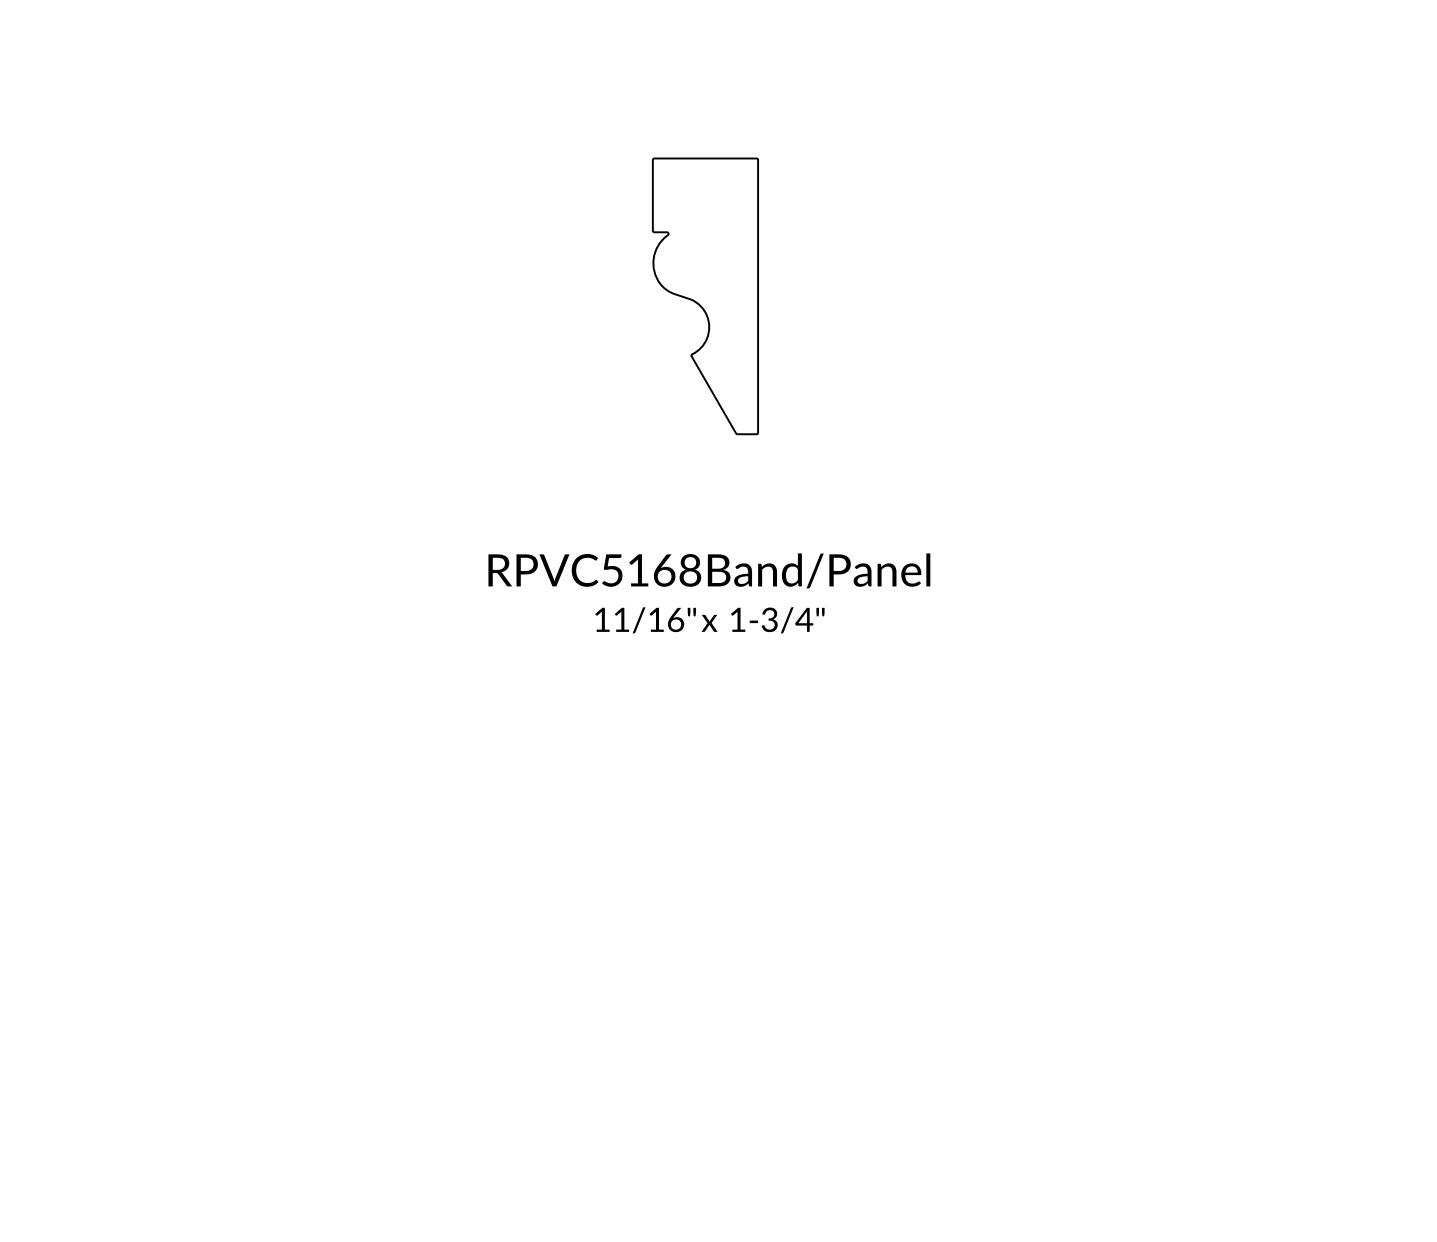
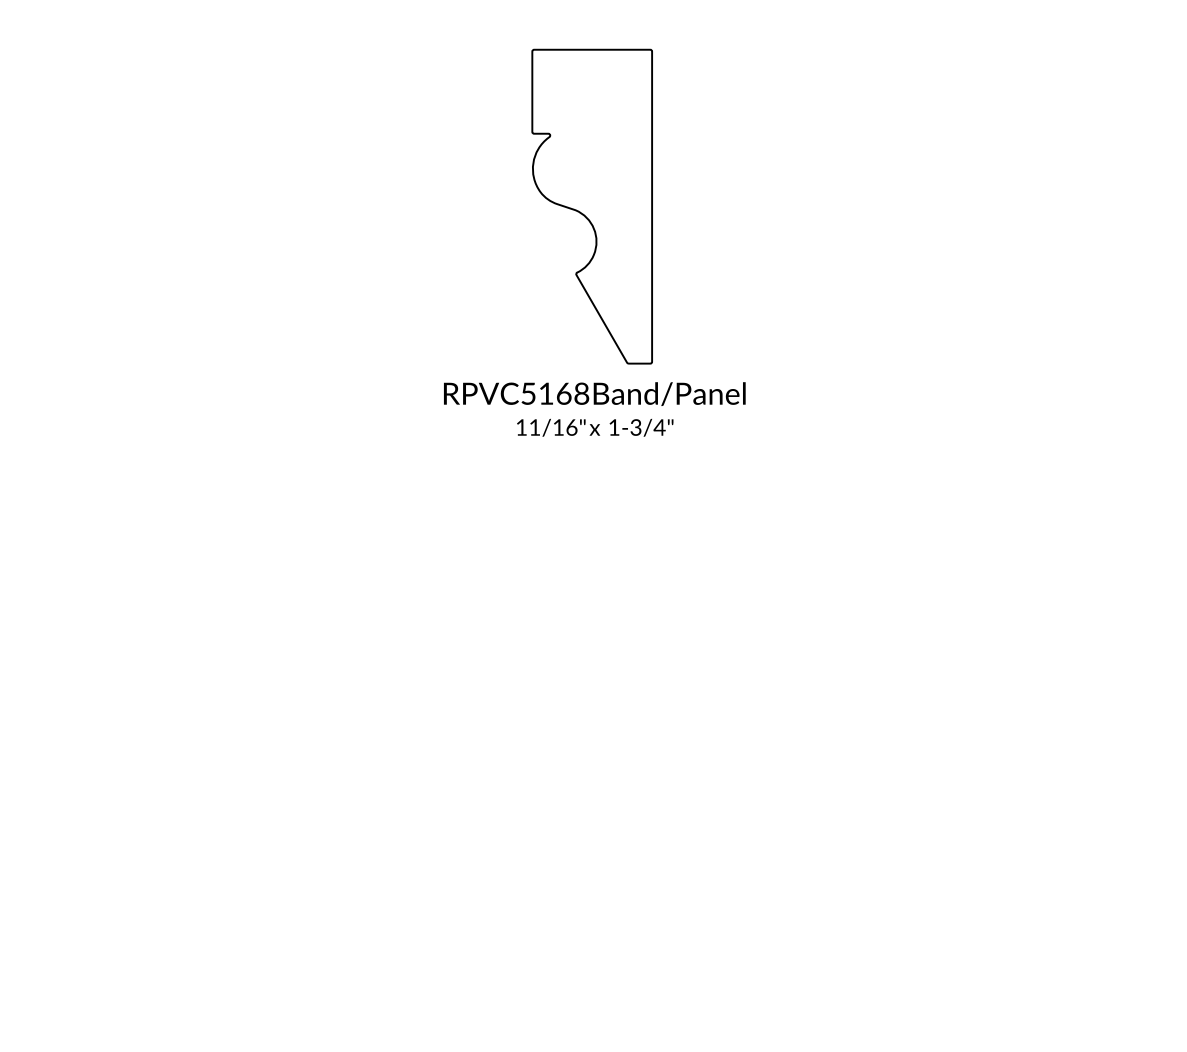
part: (704, 296) -> (591, 206), size x1.67

